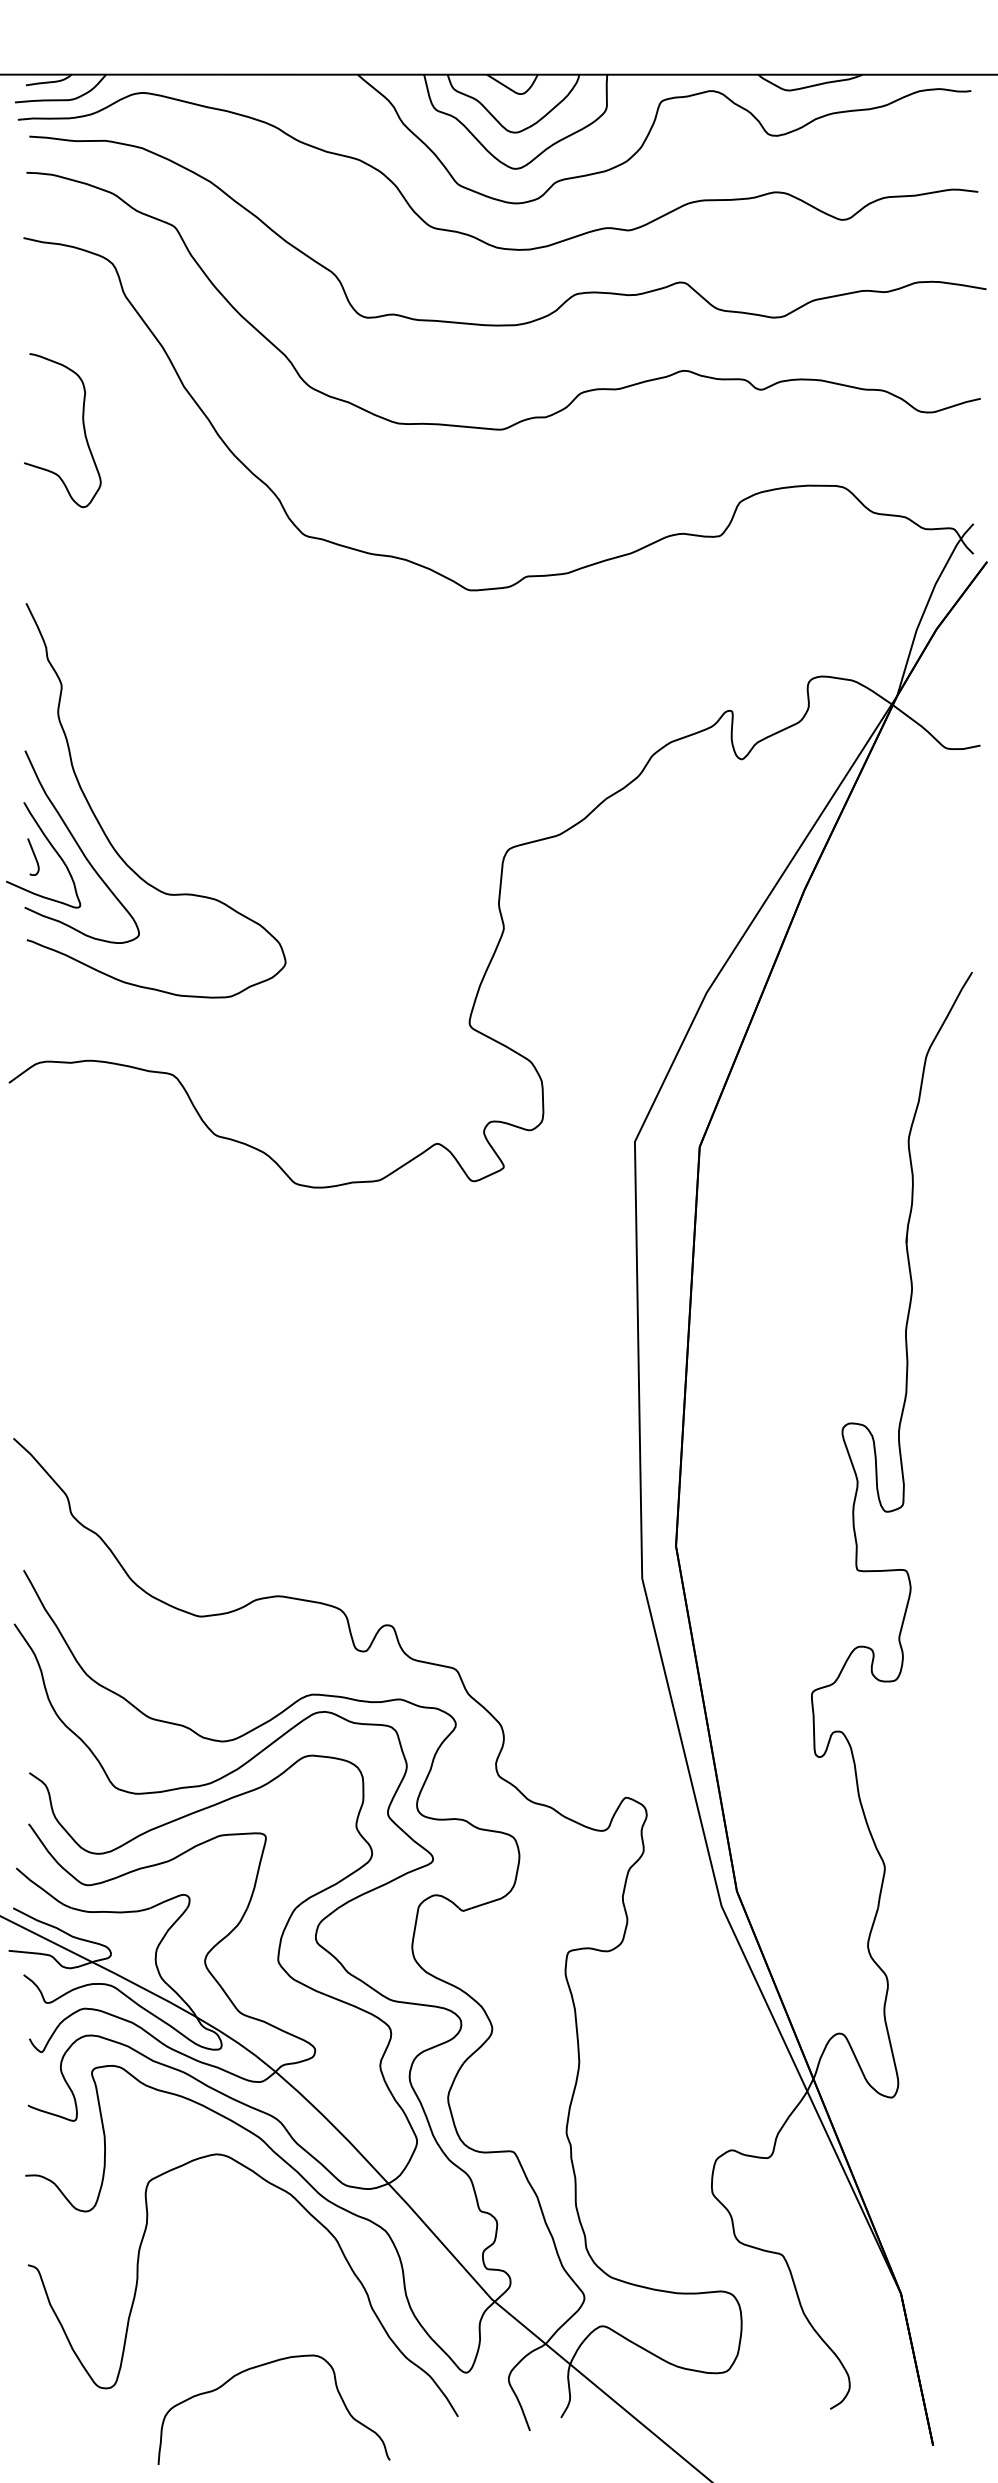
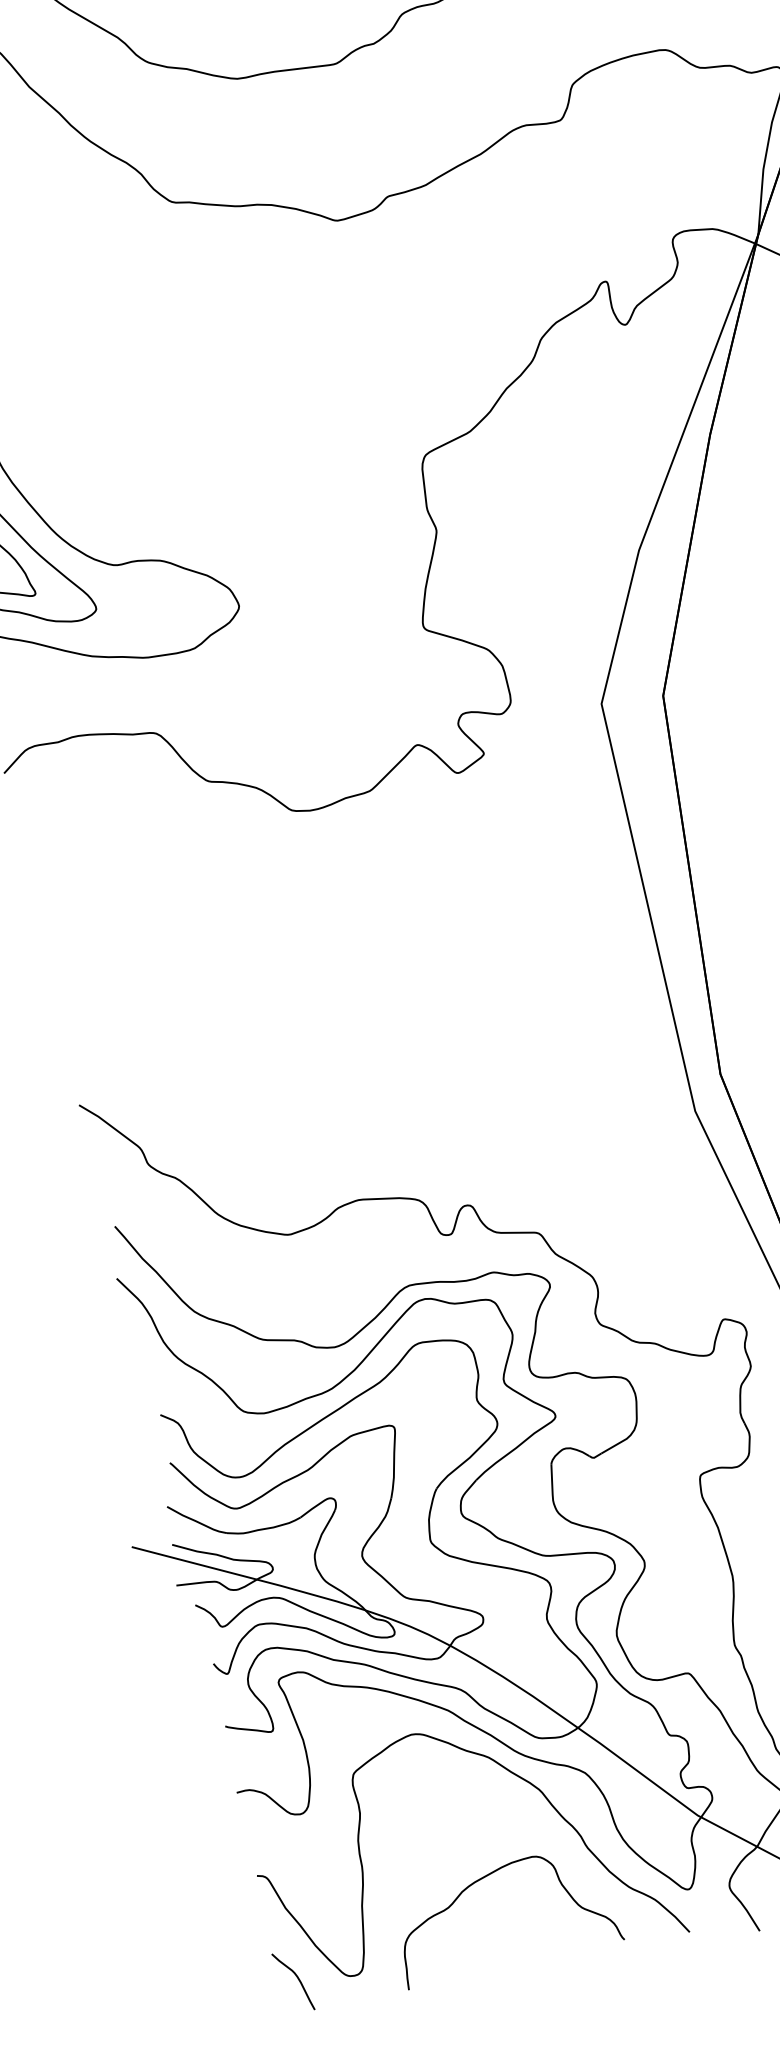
curve: (258, 2367) -> (483, 1879), moved
curve: (46, 2378) -> (296, 1978), added

